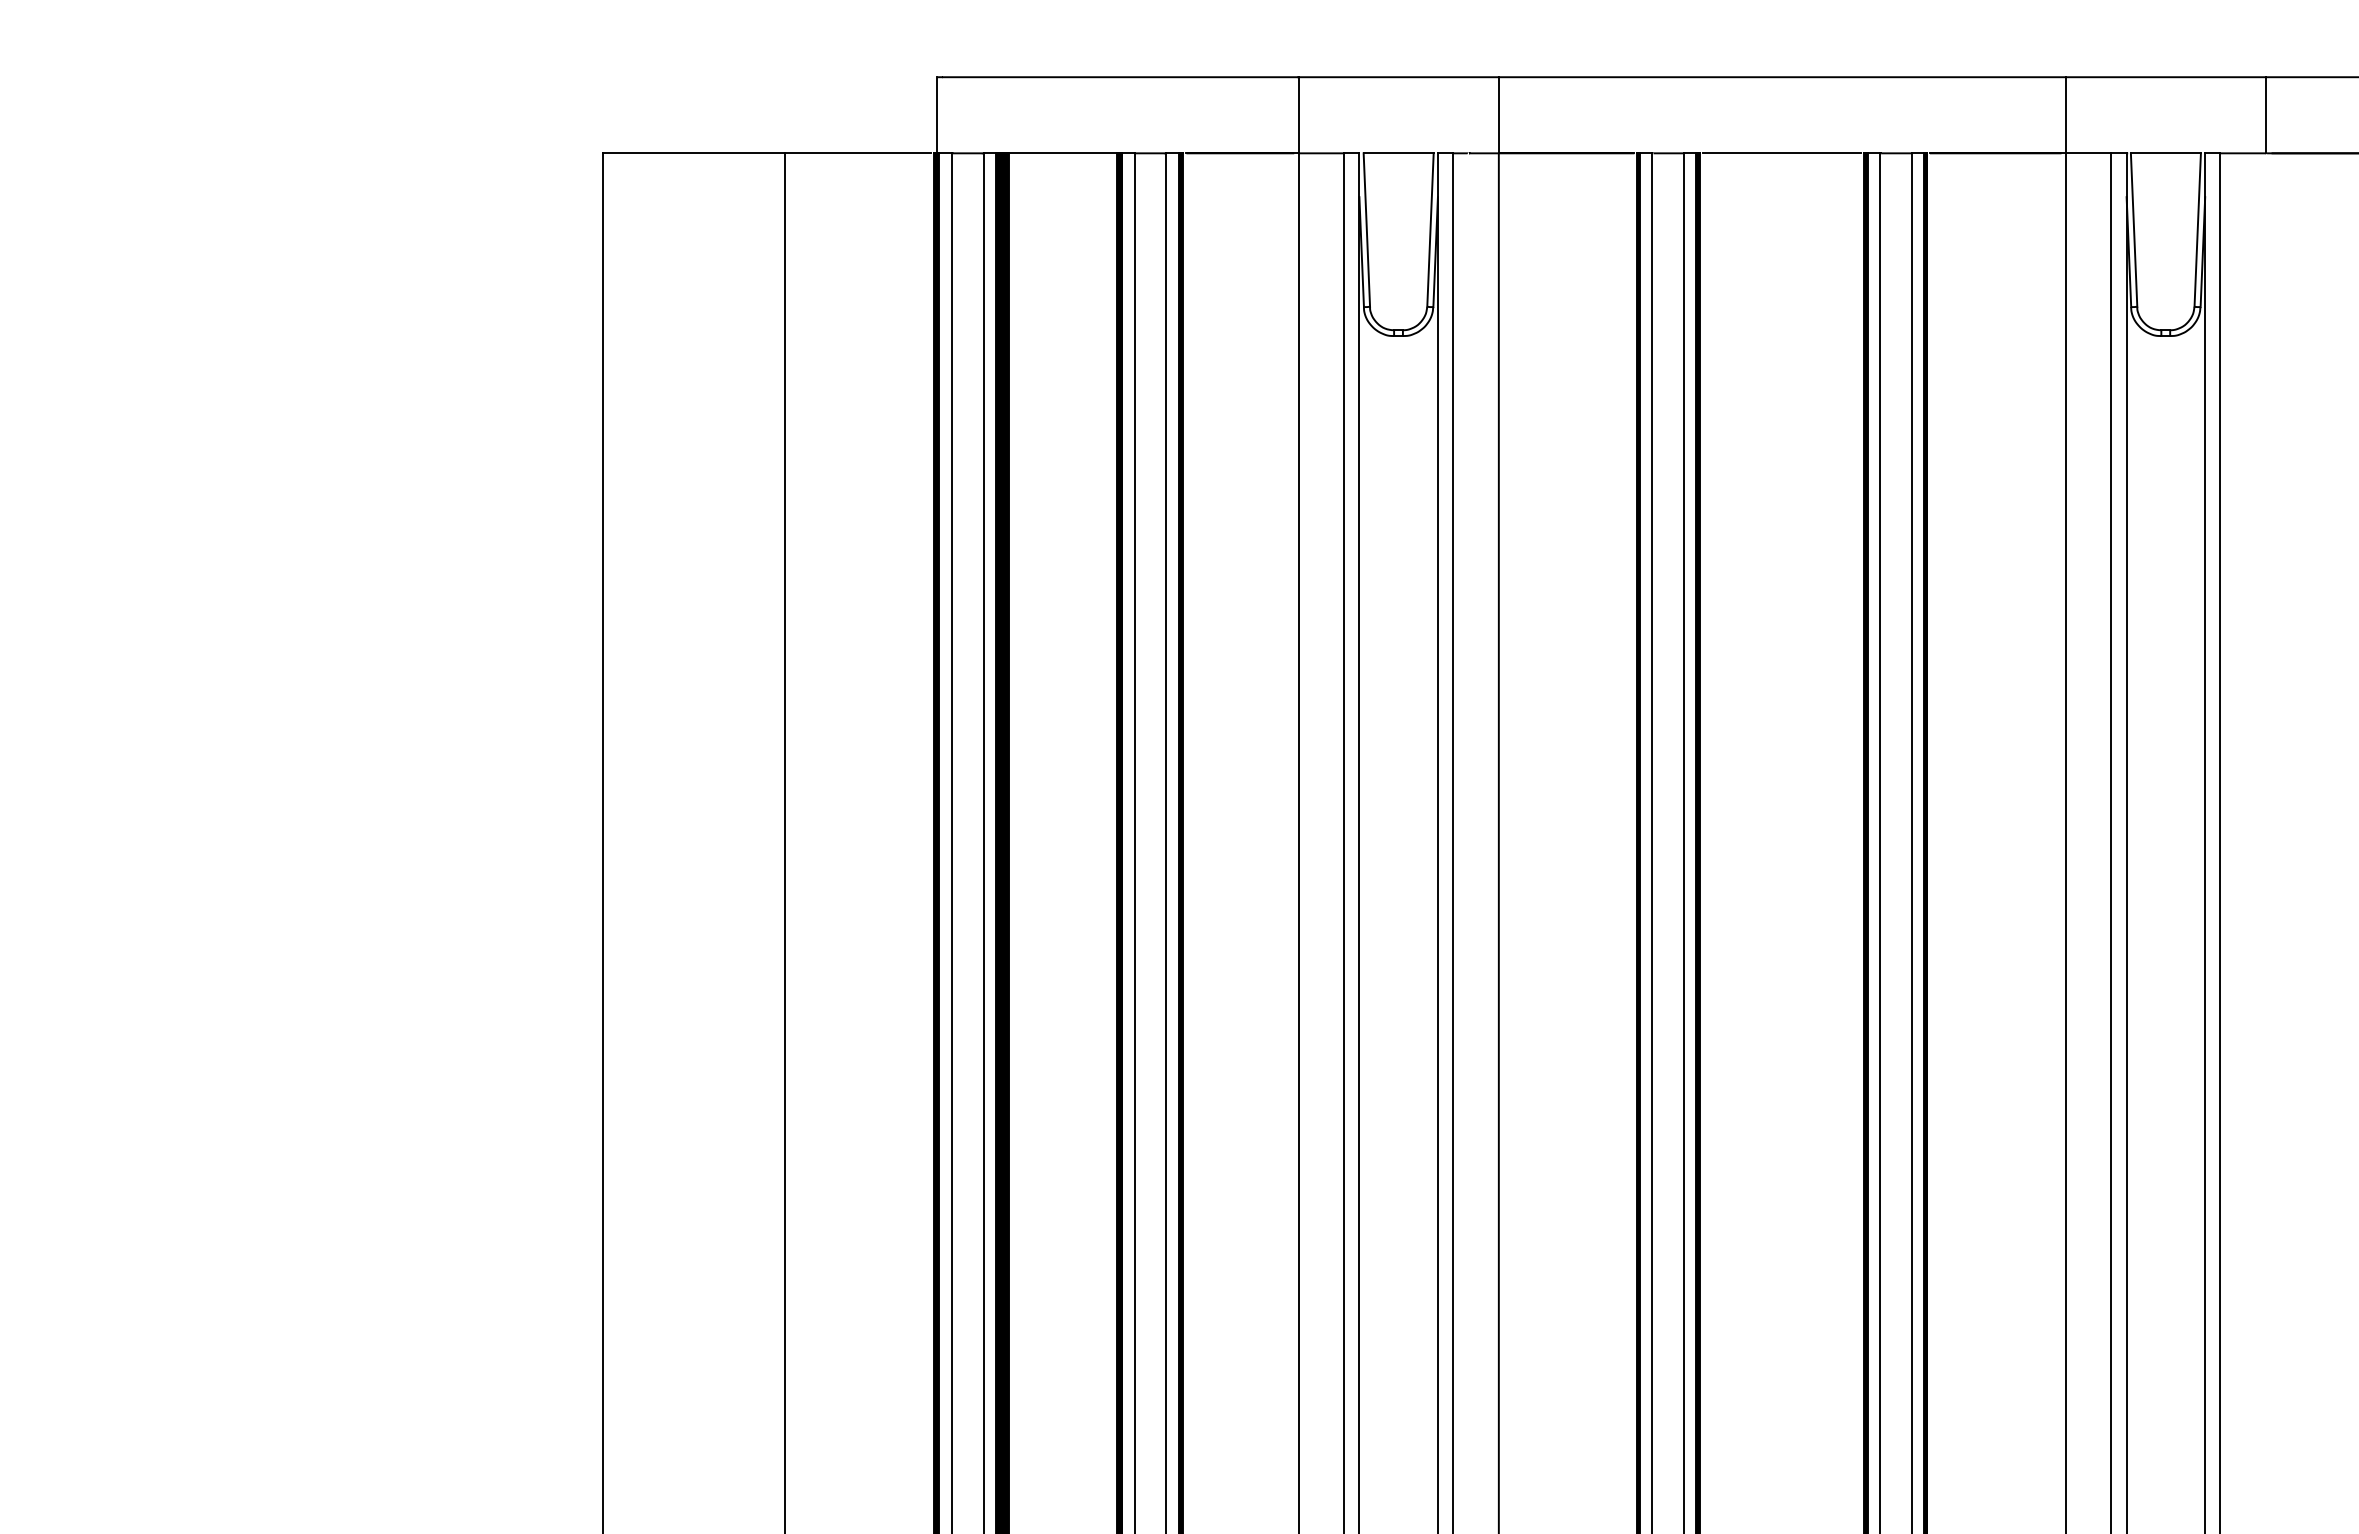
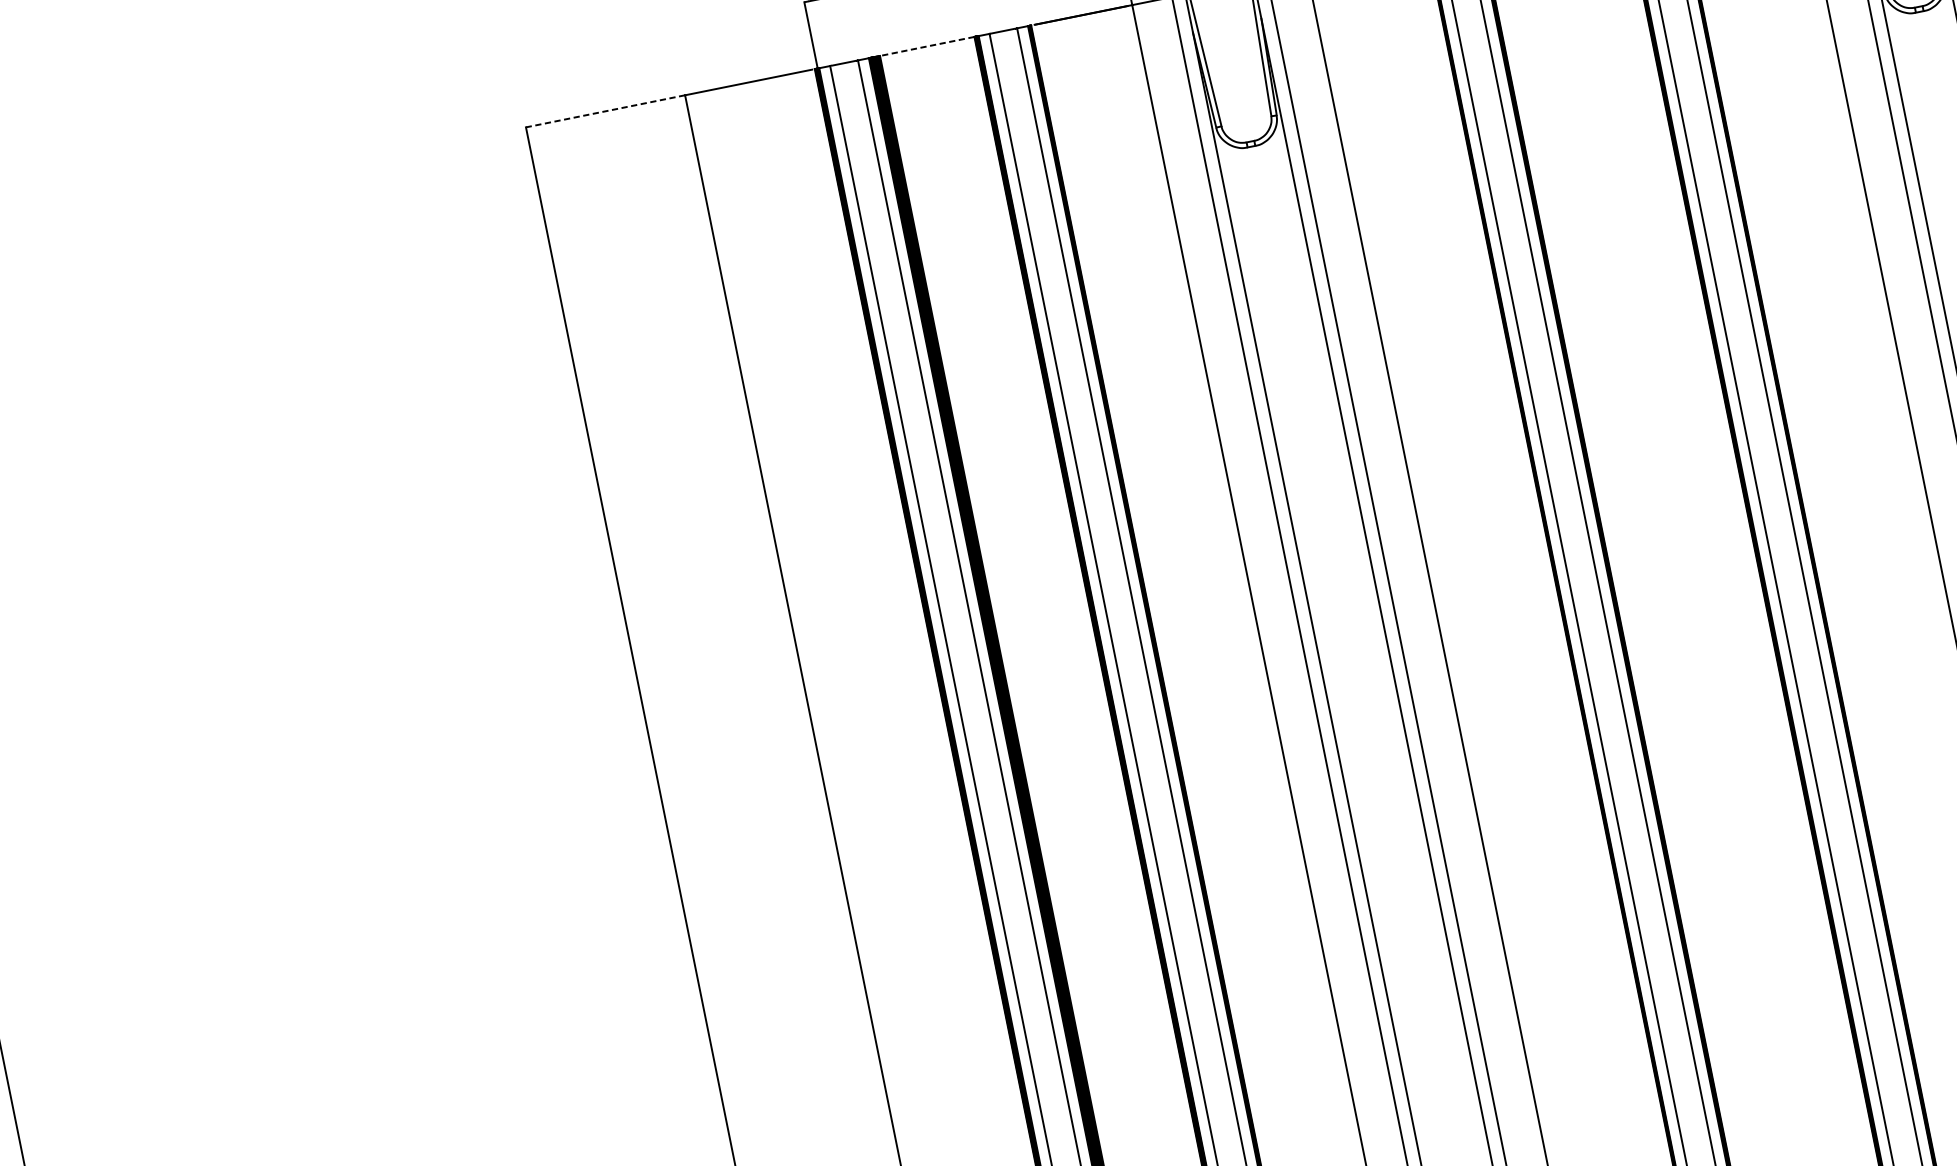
line: (693, 153) -> (605, 111), solid -> dashed
line: (1062, 153) -> (926, 46), solid -> dashed

